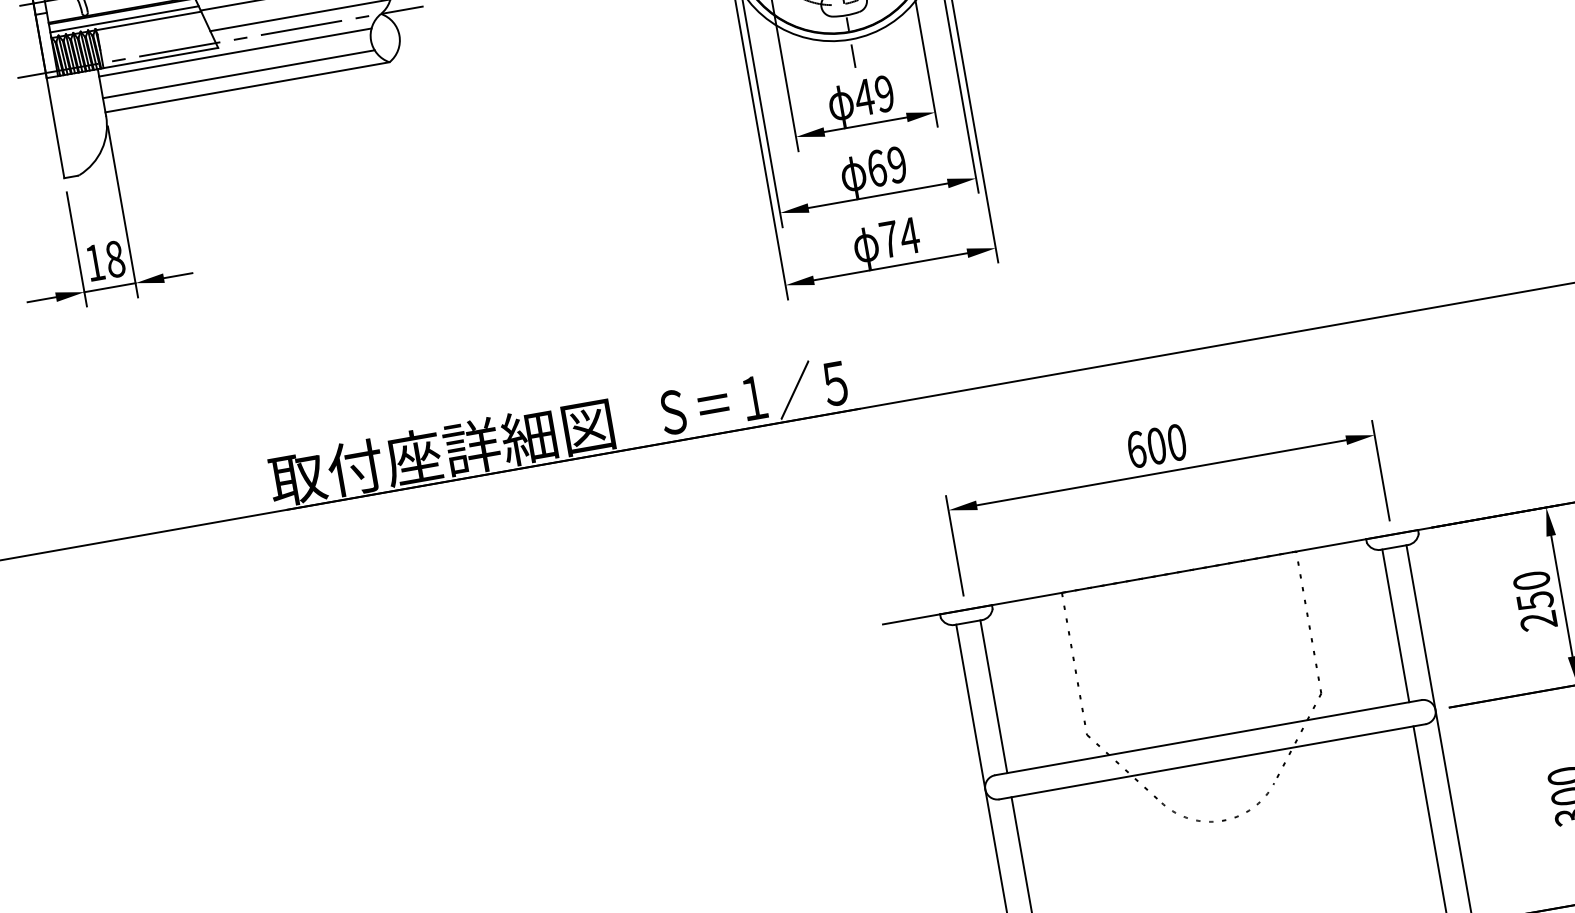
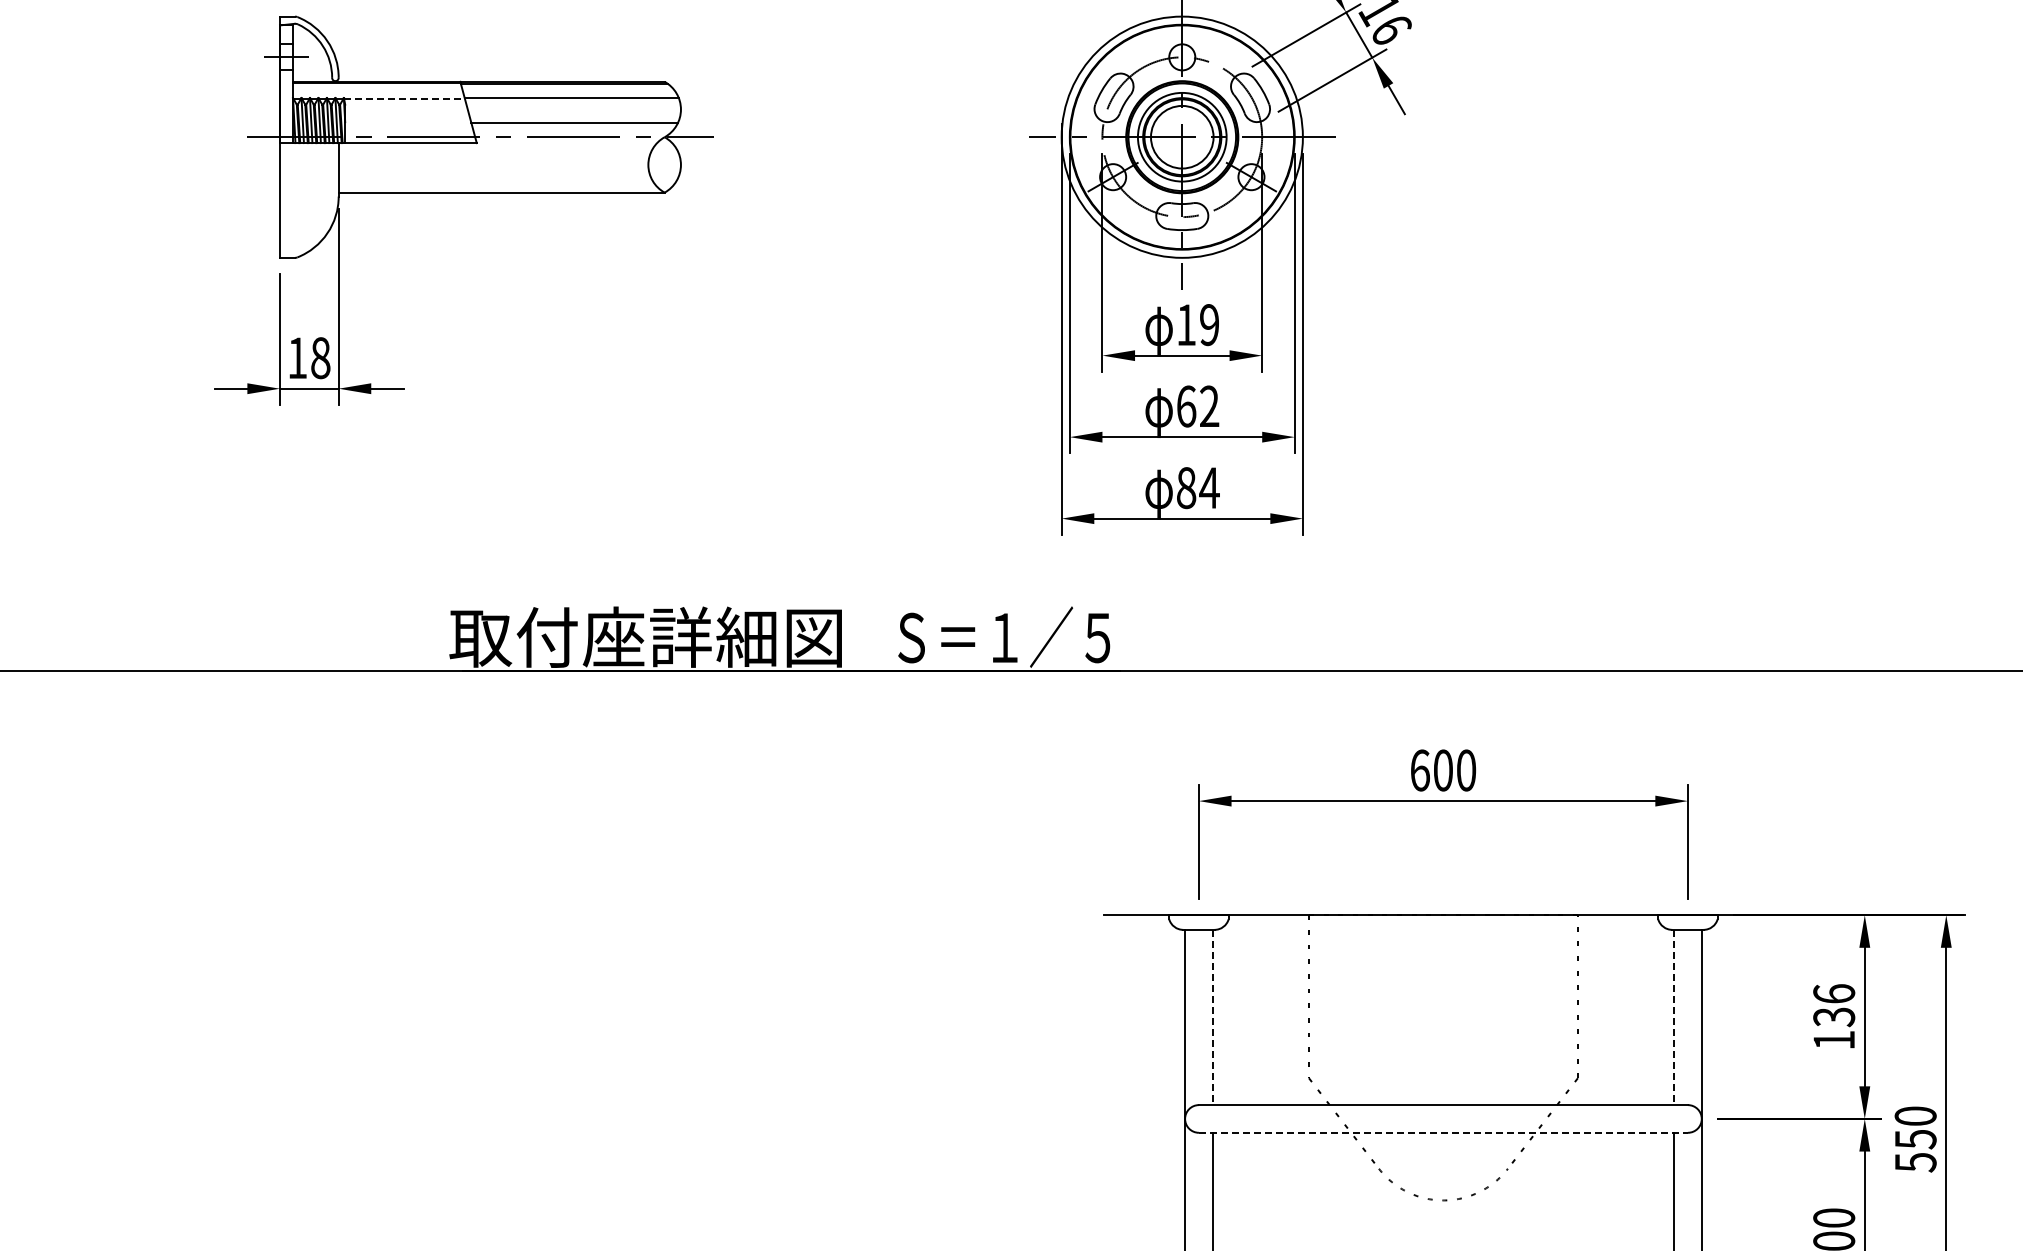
line: (124, 18) -> (378, 92), removed
line: (149, 20) -> (405, 99), solid -> dashed
line: (234, 52) -> (494, 151), removed
line: (238, 74) -> (494, 176), removed
text: (863, 97) -> (1185, 324), 49 -> 19
text: (897, 164) -> (1209, 406), 69 -> 62
text: (889, 239) -> (1186, 488), 74 -> 84
text: (1535, 600) -> (1834, 1016), 250 -> 136
line: (1396, 625) -> (1674, 1017), solid -> dashed
line: (993, 696) -> (1212, 1017), solid -> dashed
line: (1212, 761) -> (1443, 1132), solid -> dashed

